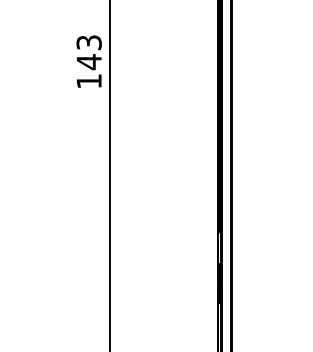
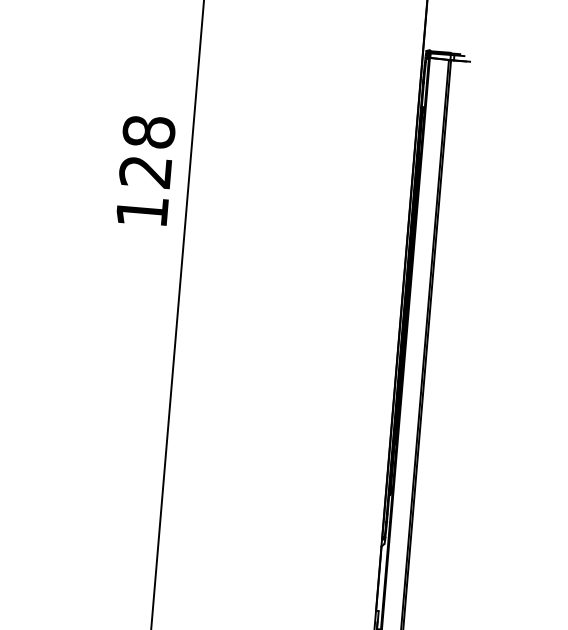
text: (88, 52) -> (145, 151), 143 -> 128

